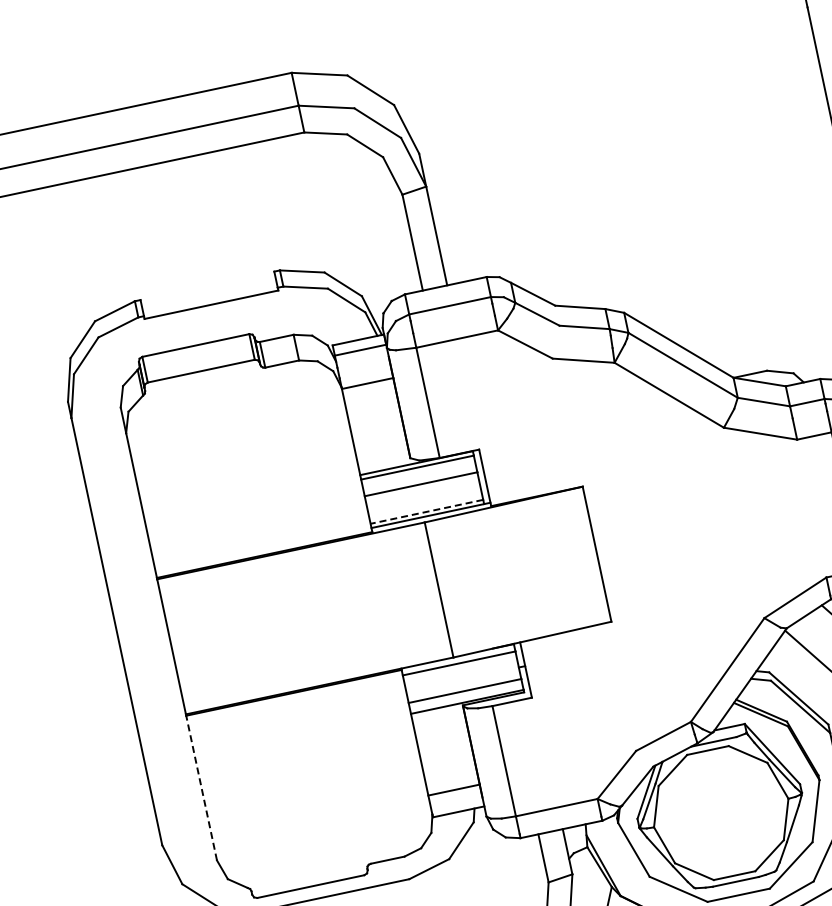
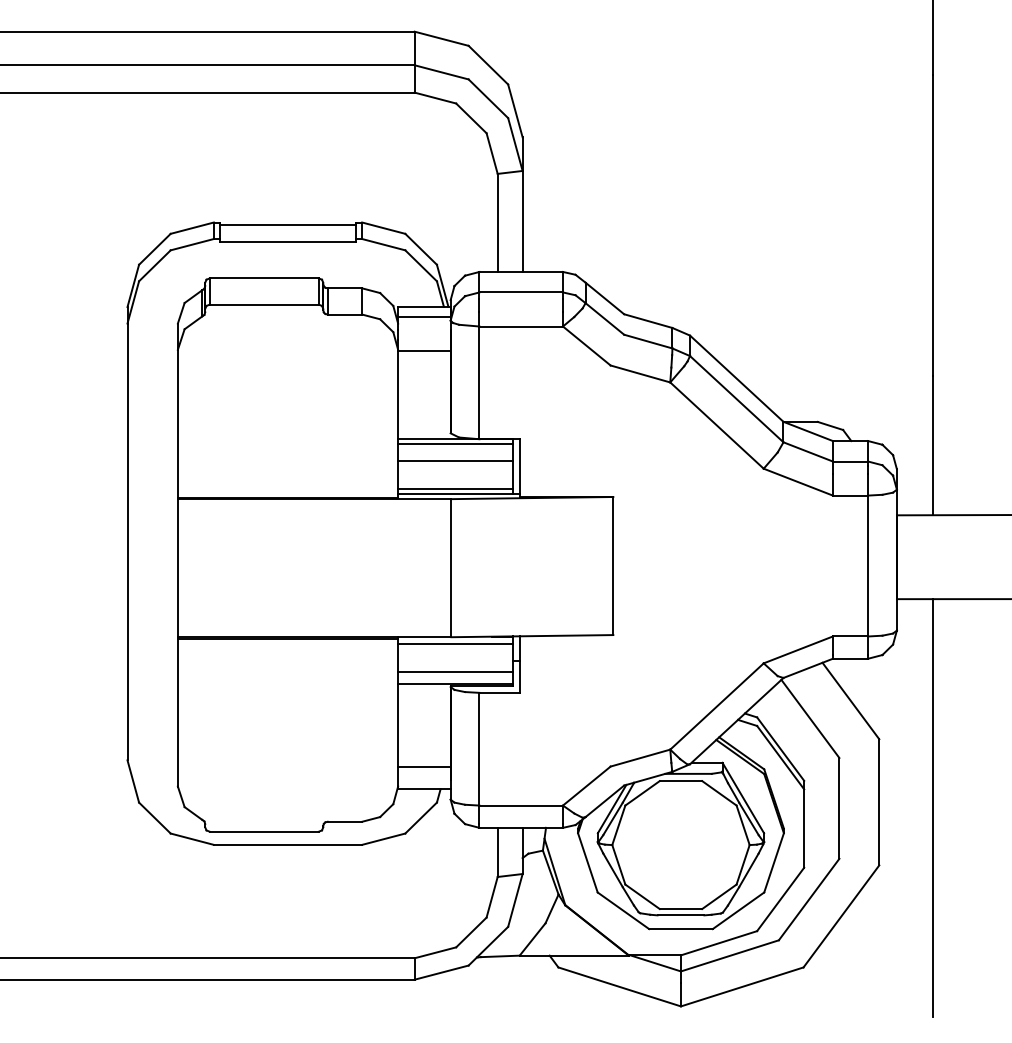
line: (207, 288) -> (287, 225), added
line: (426, 512) -> (455, 489), dashed -> solid
line: (201, 788) -> (177, 712), dashed -> solid

